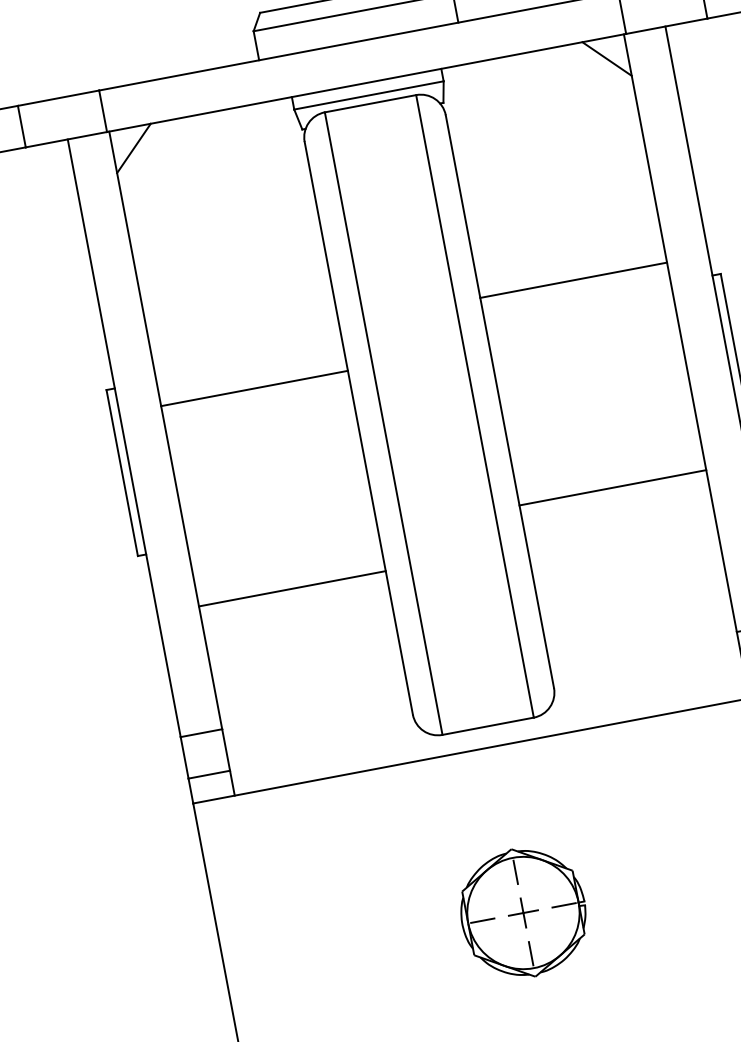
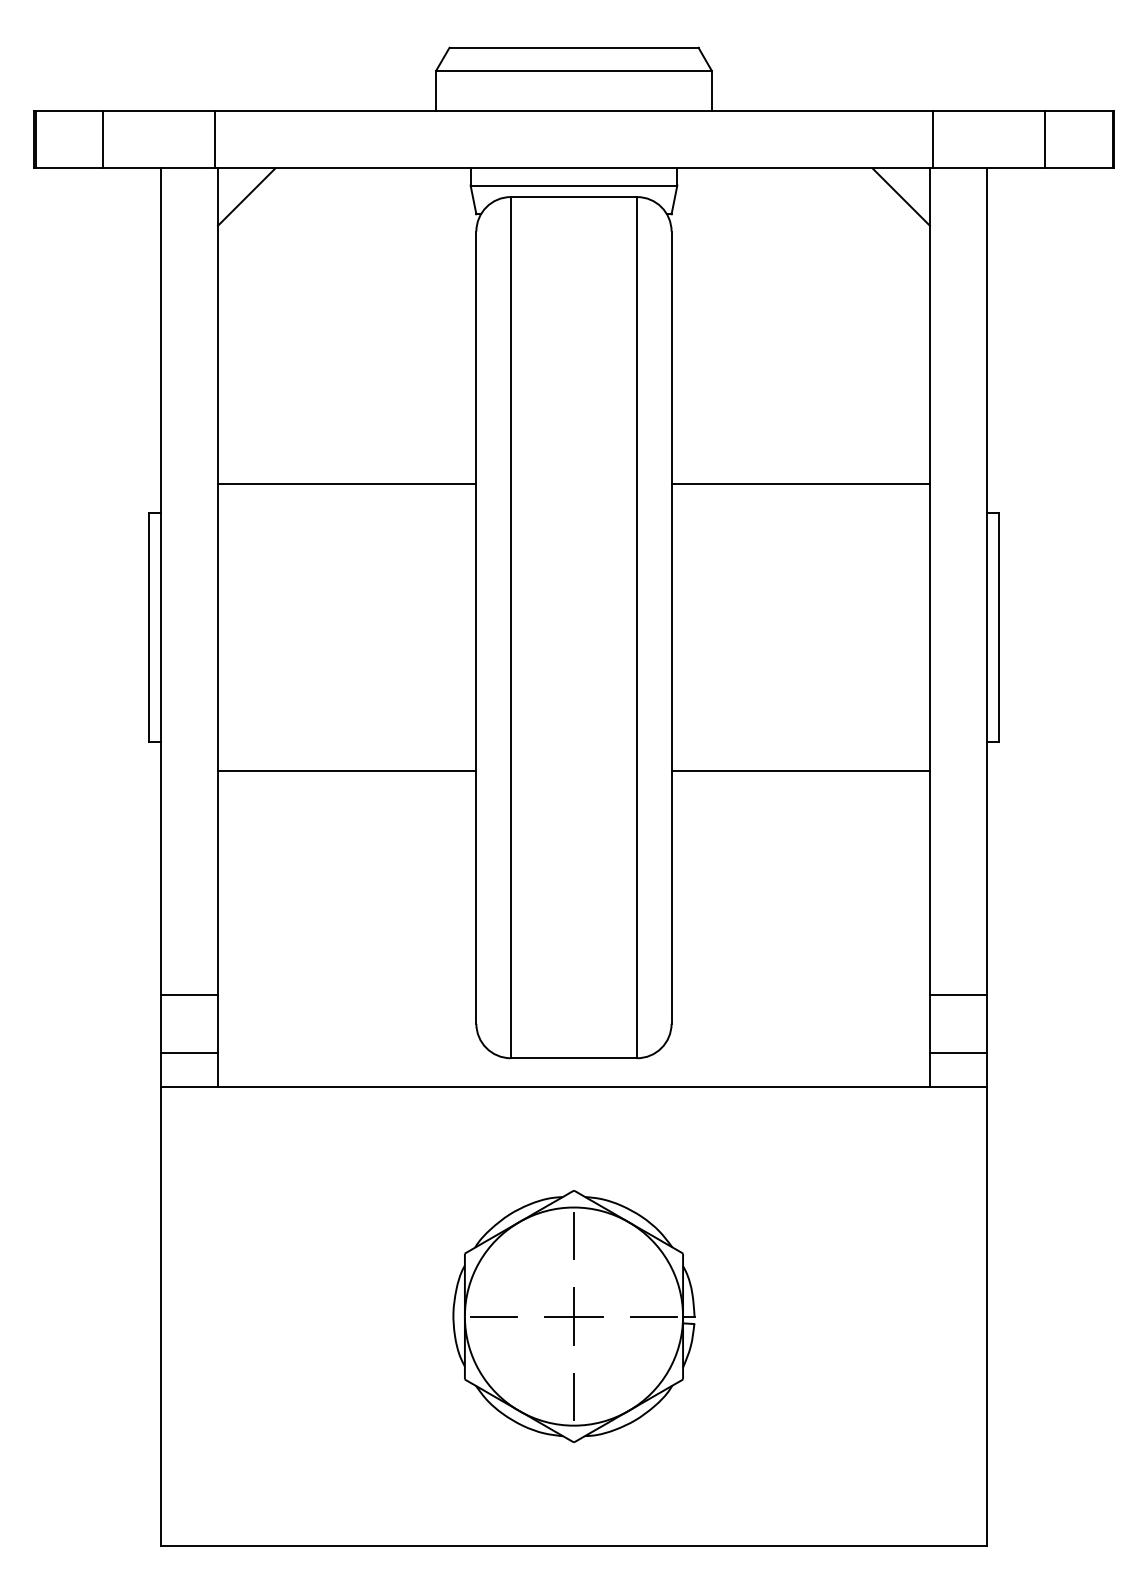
line: (254, 388) -> (347, 484), moved
line: (292, 588) -> (347, 771), moved
part: (523, 913) -> (573, 1316), size x1.43

